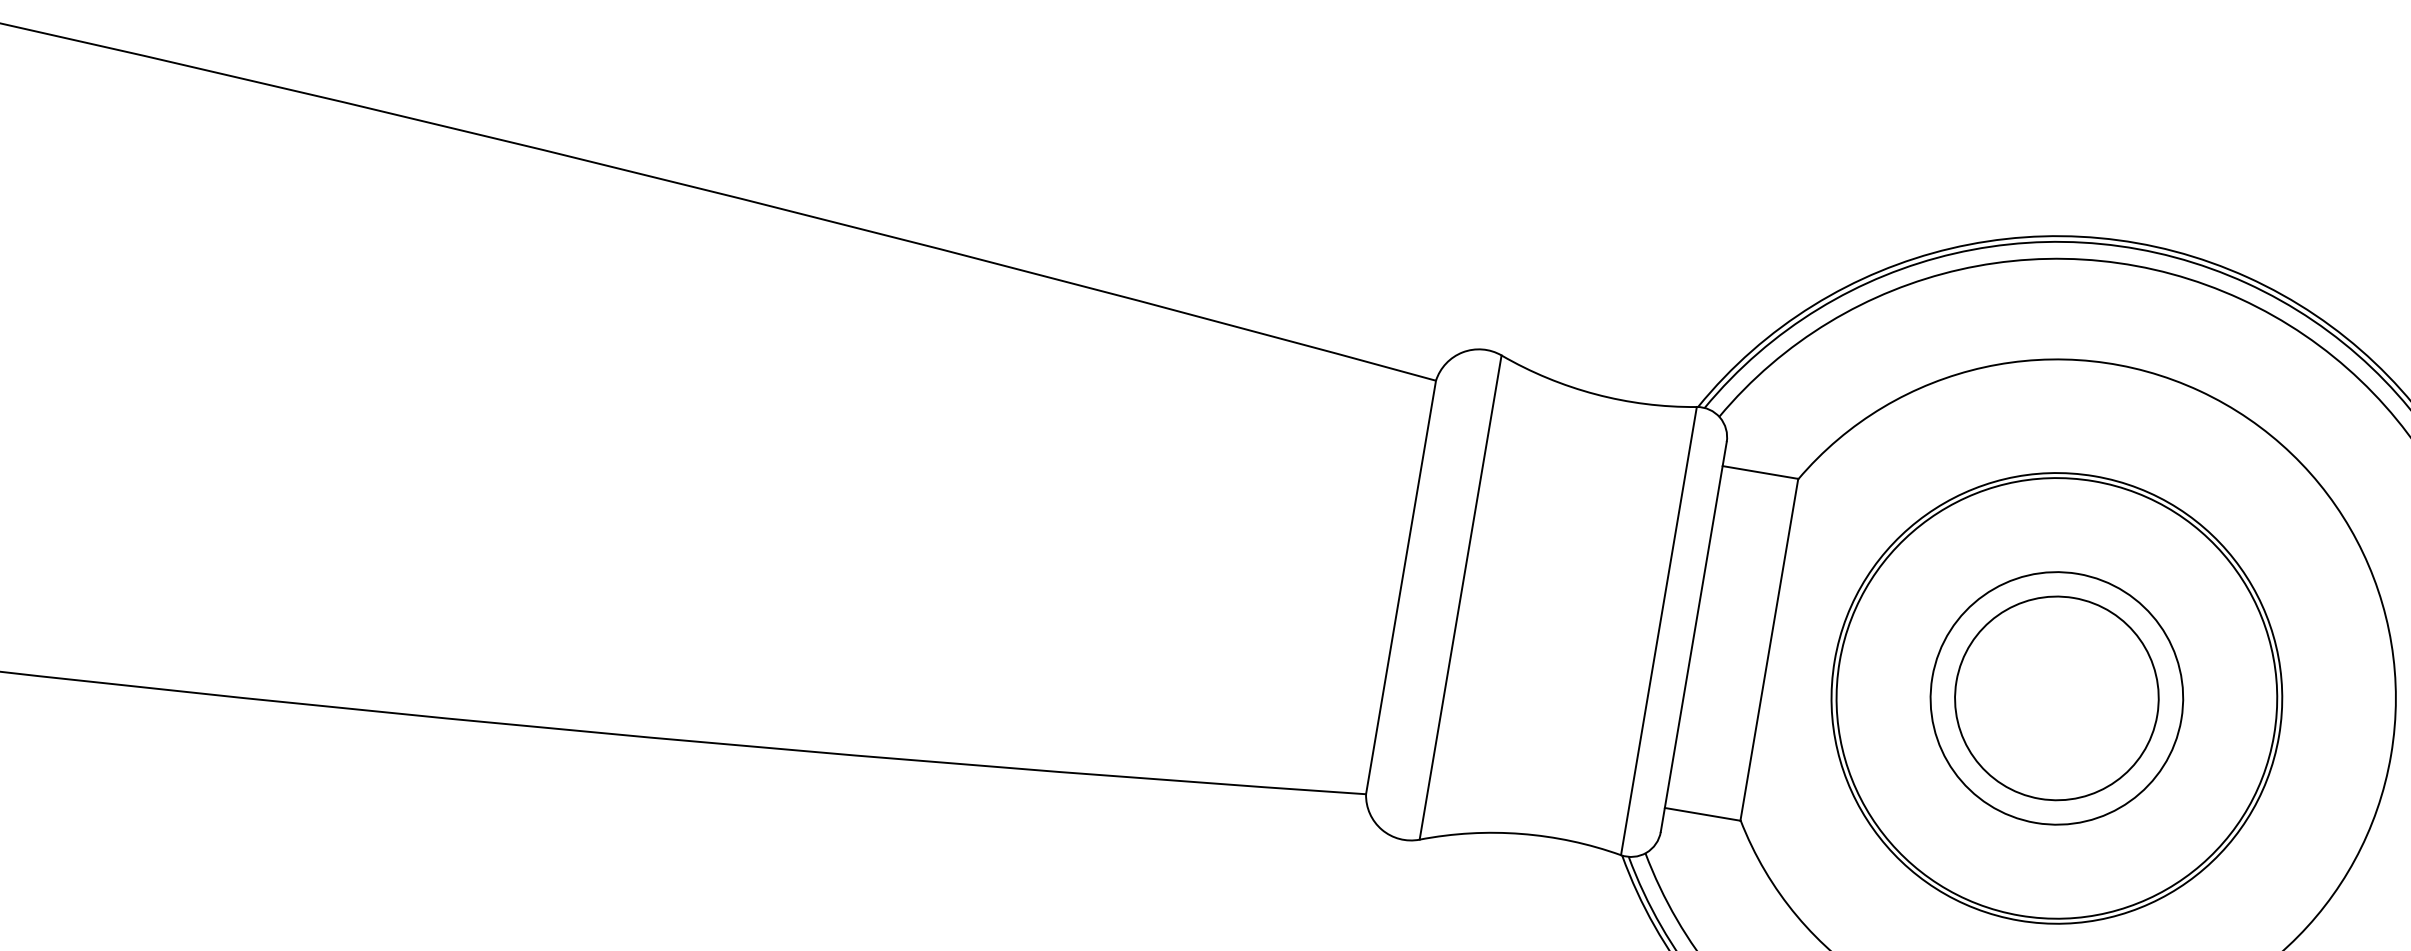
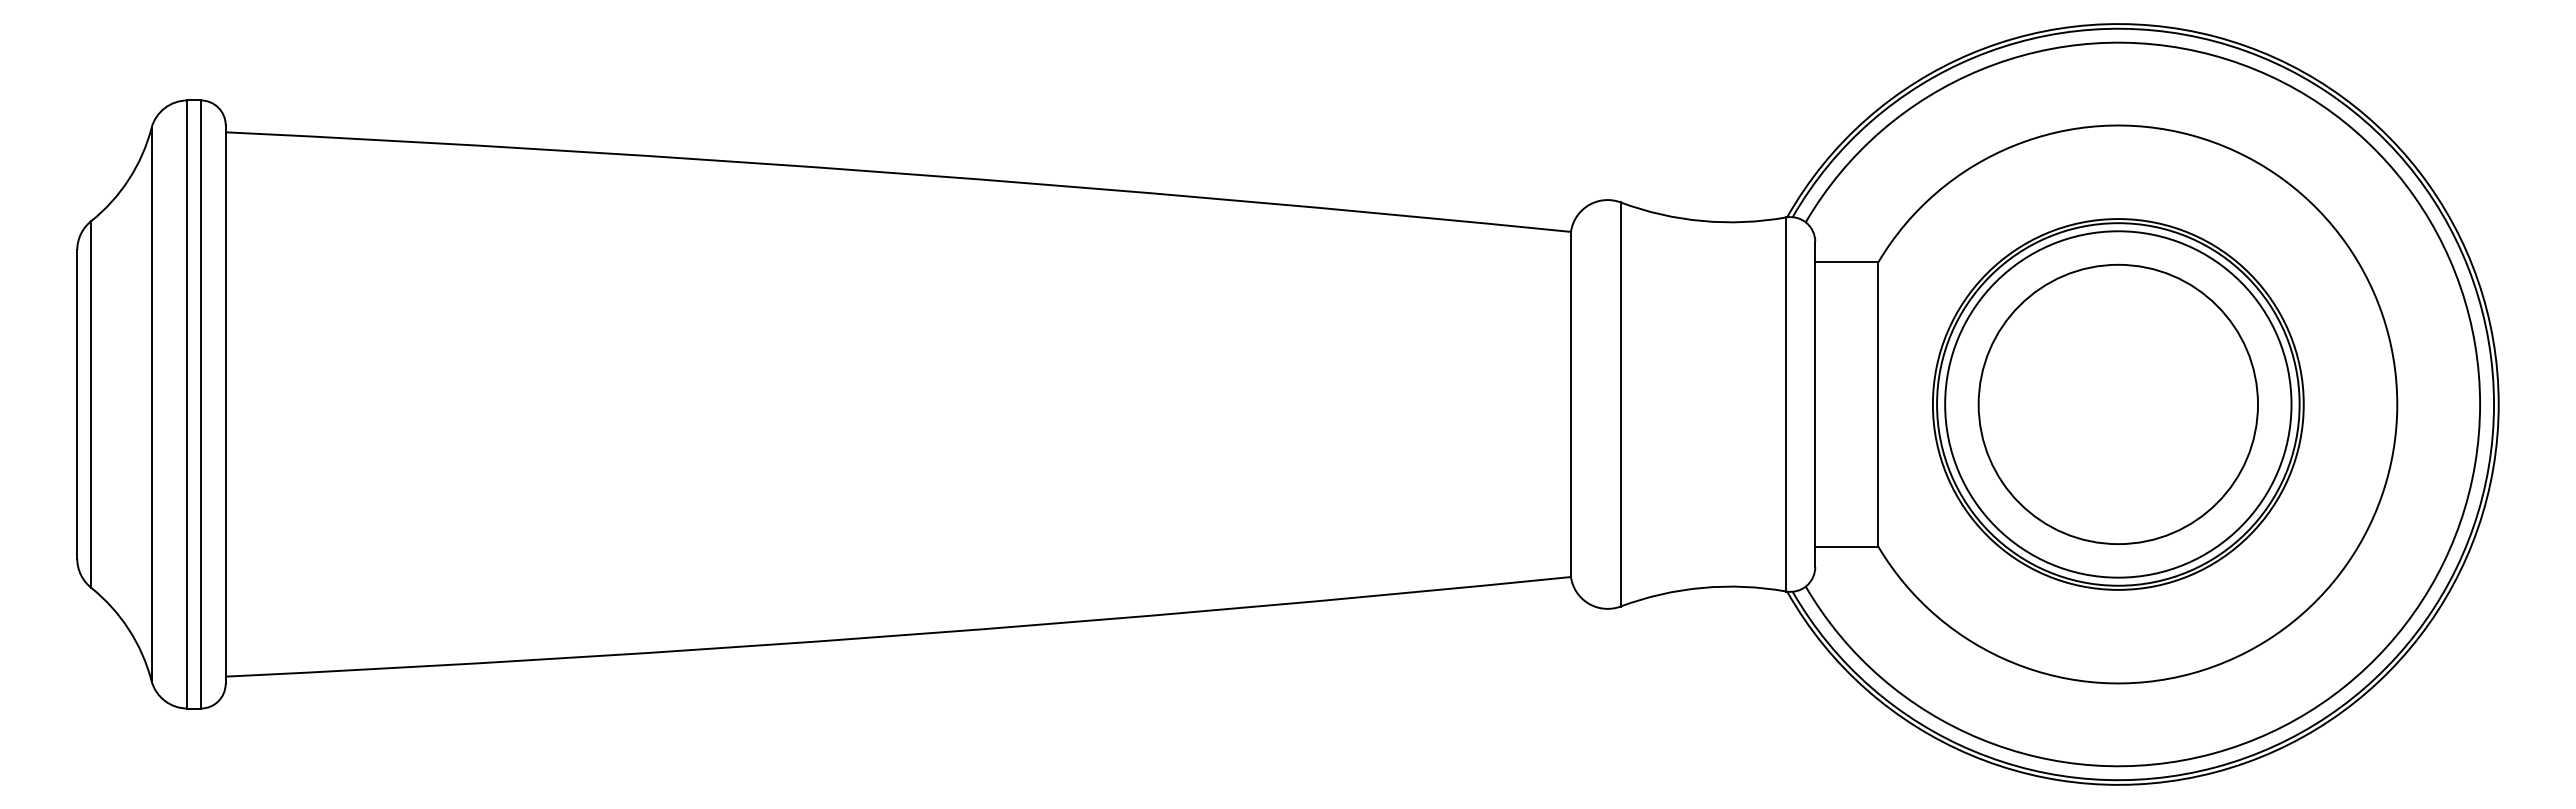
circle: (2055, 698) -> (2117, 404), size x1.67
circle: (2057, 698) -> (2118, 404), size x1.67

